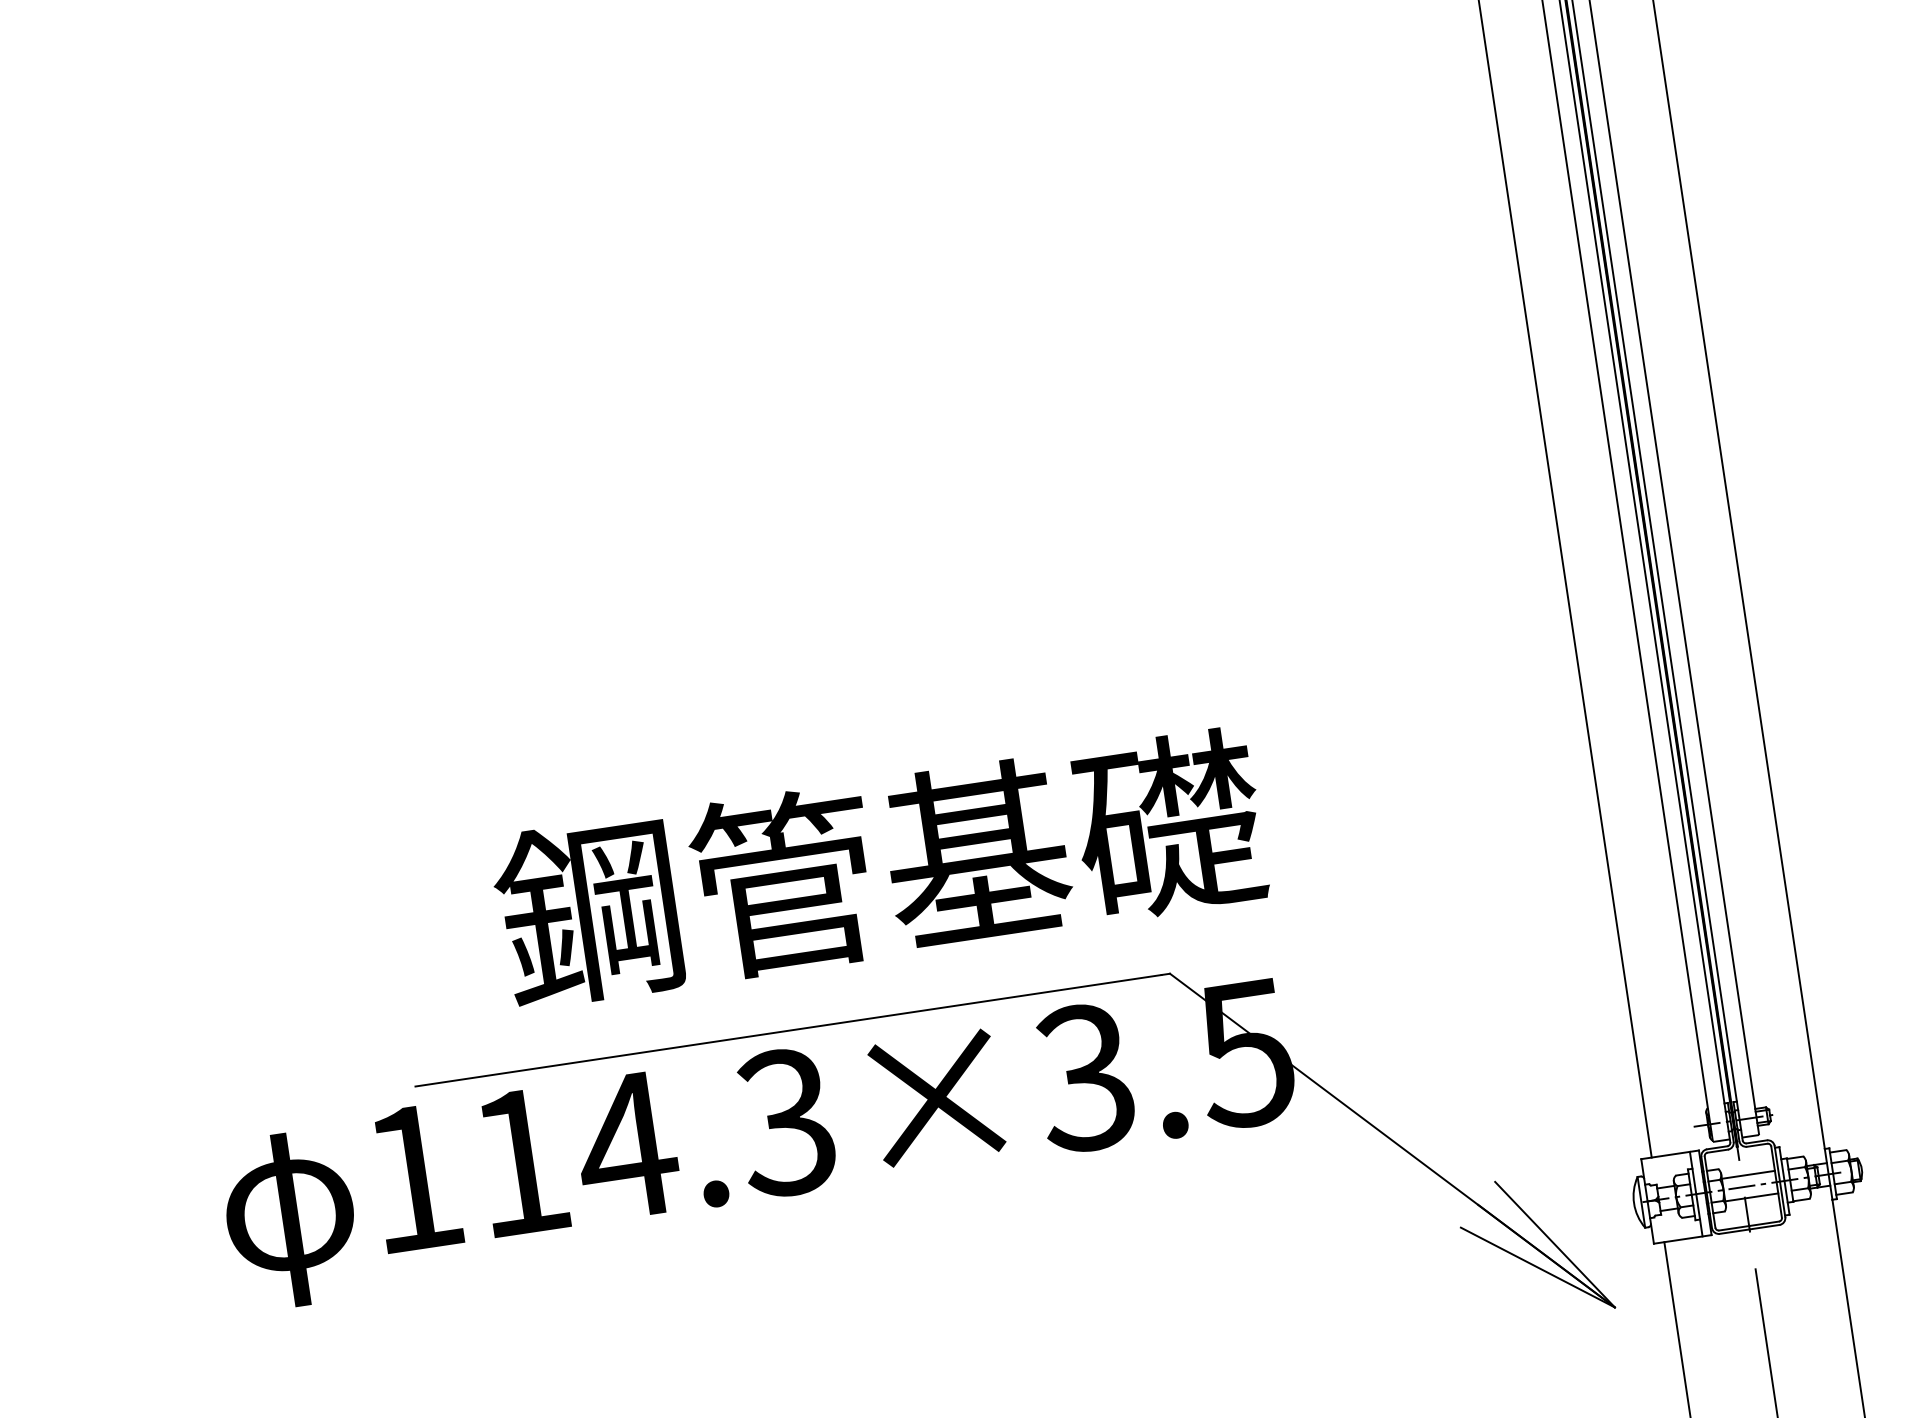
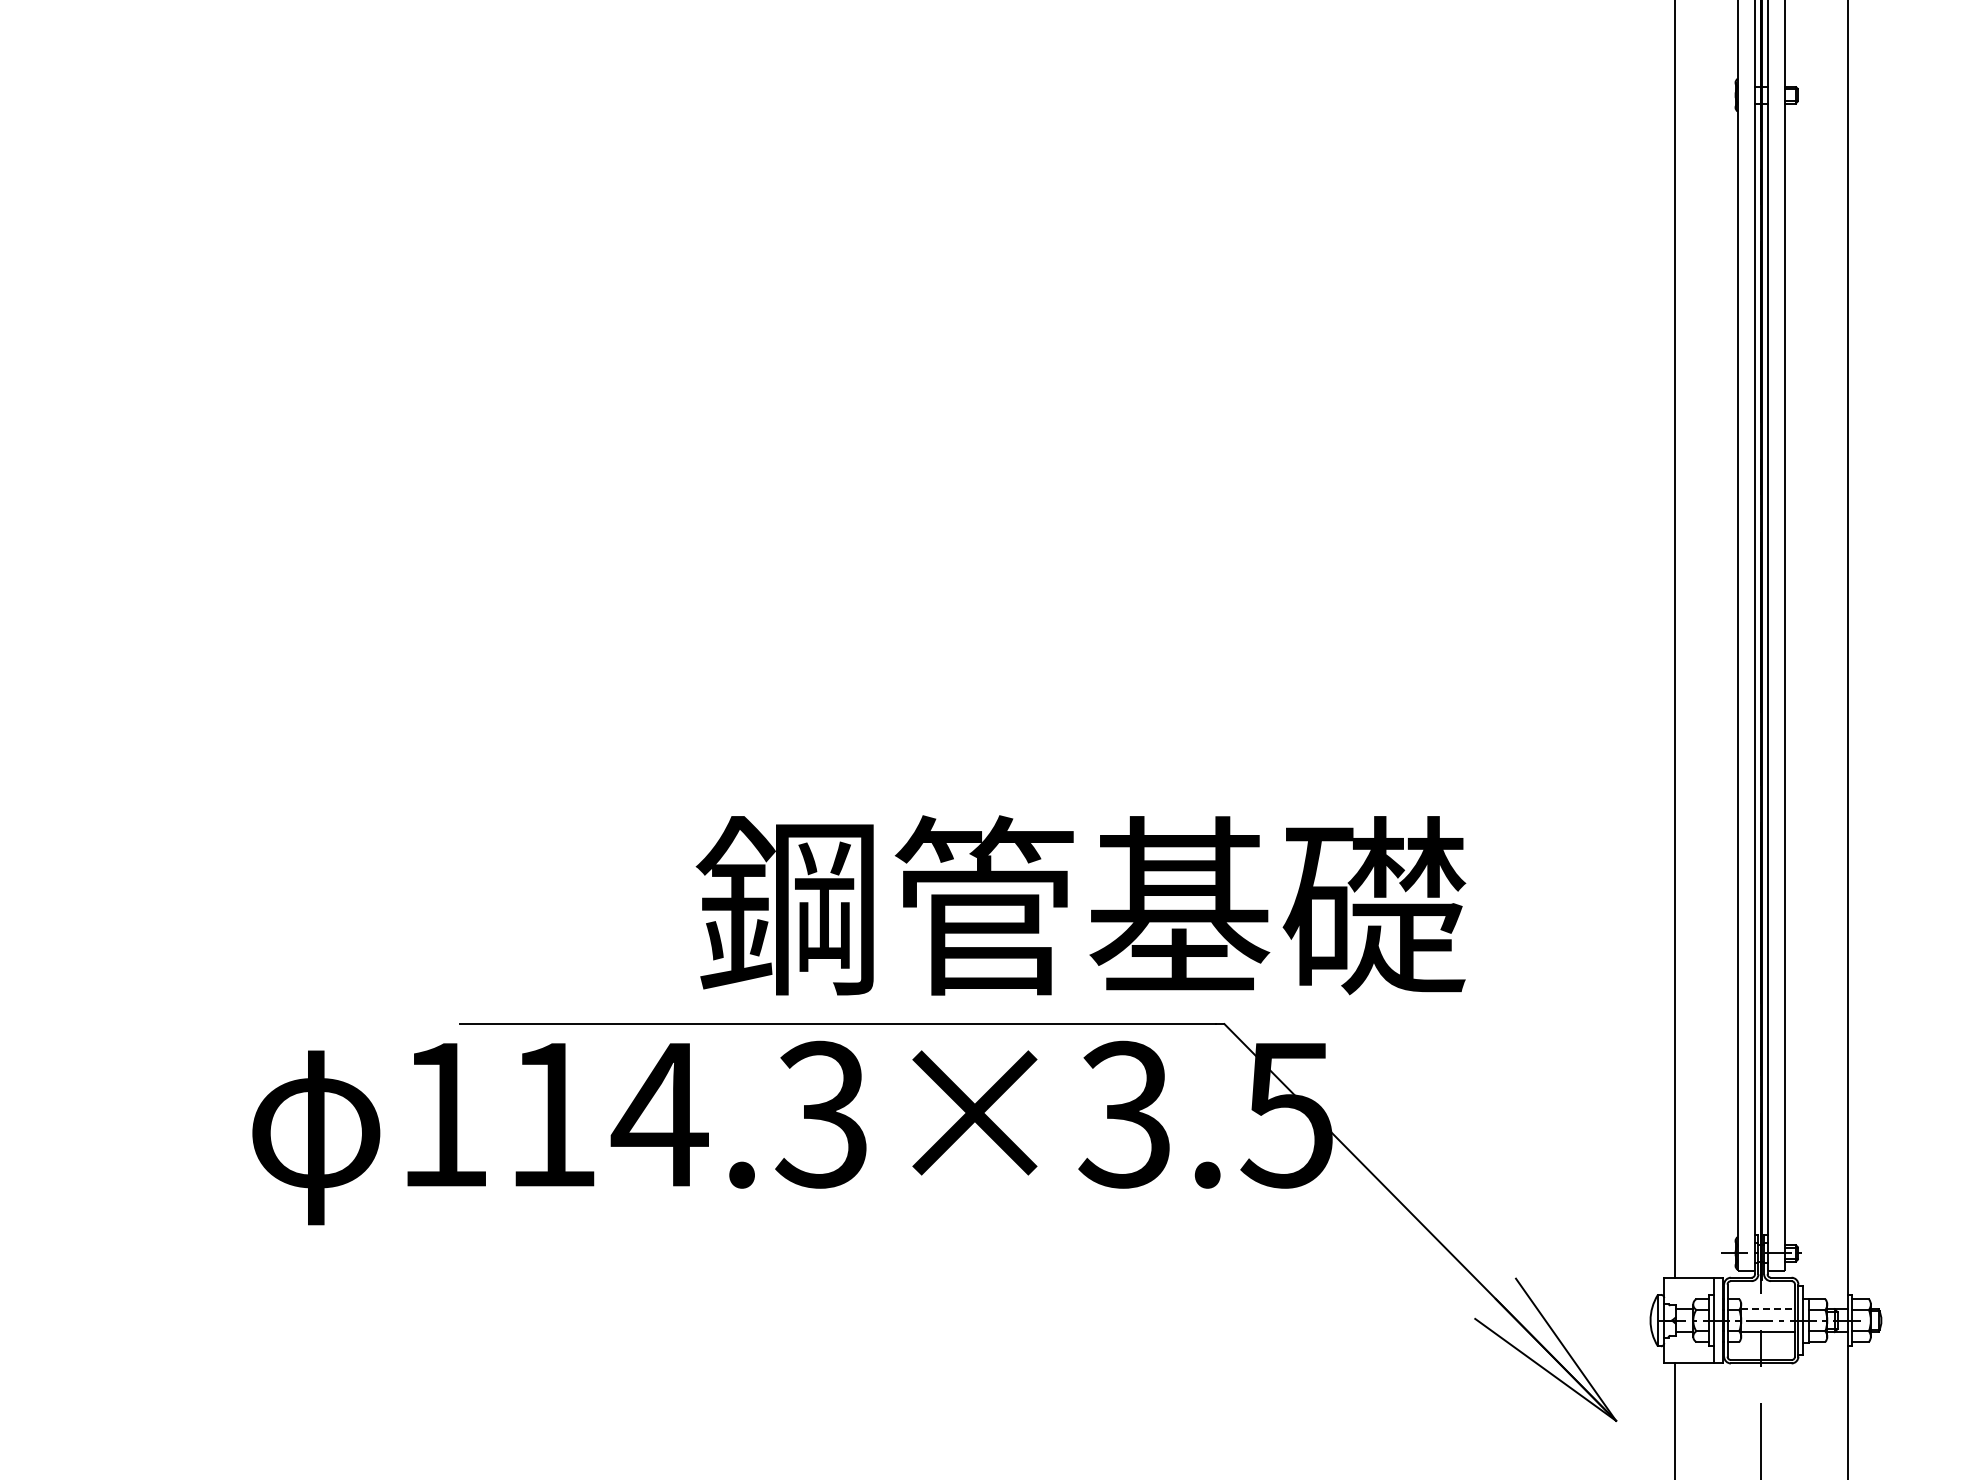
text: (878, 868) -> (1080, 905), moved
line: (1748, 1175) -> (1768, 1309), solid -> dashed

